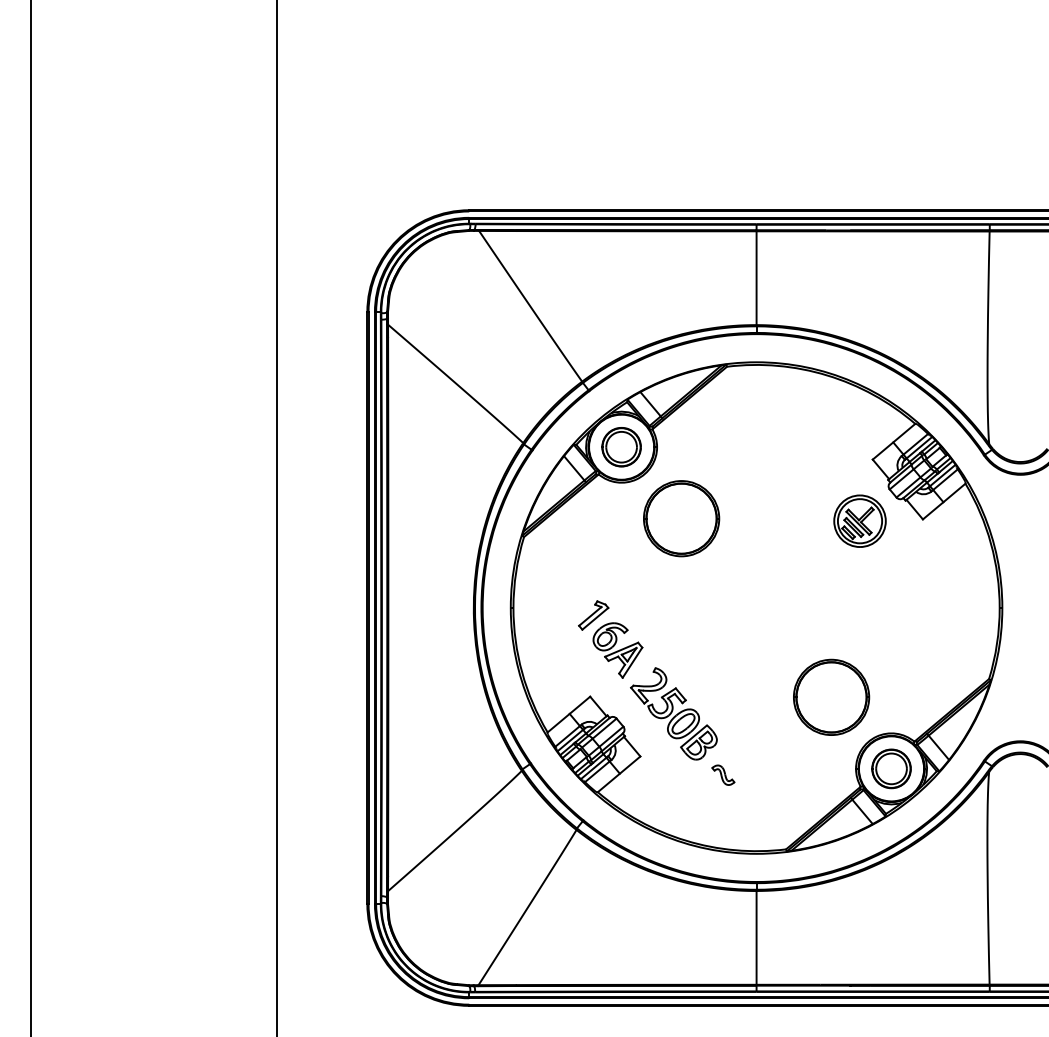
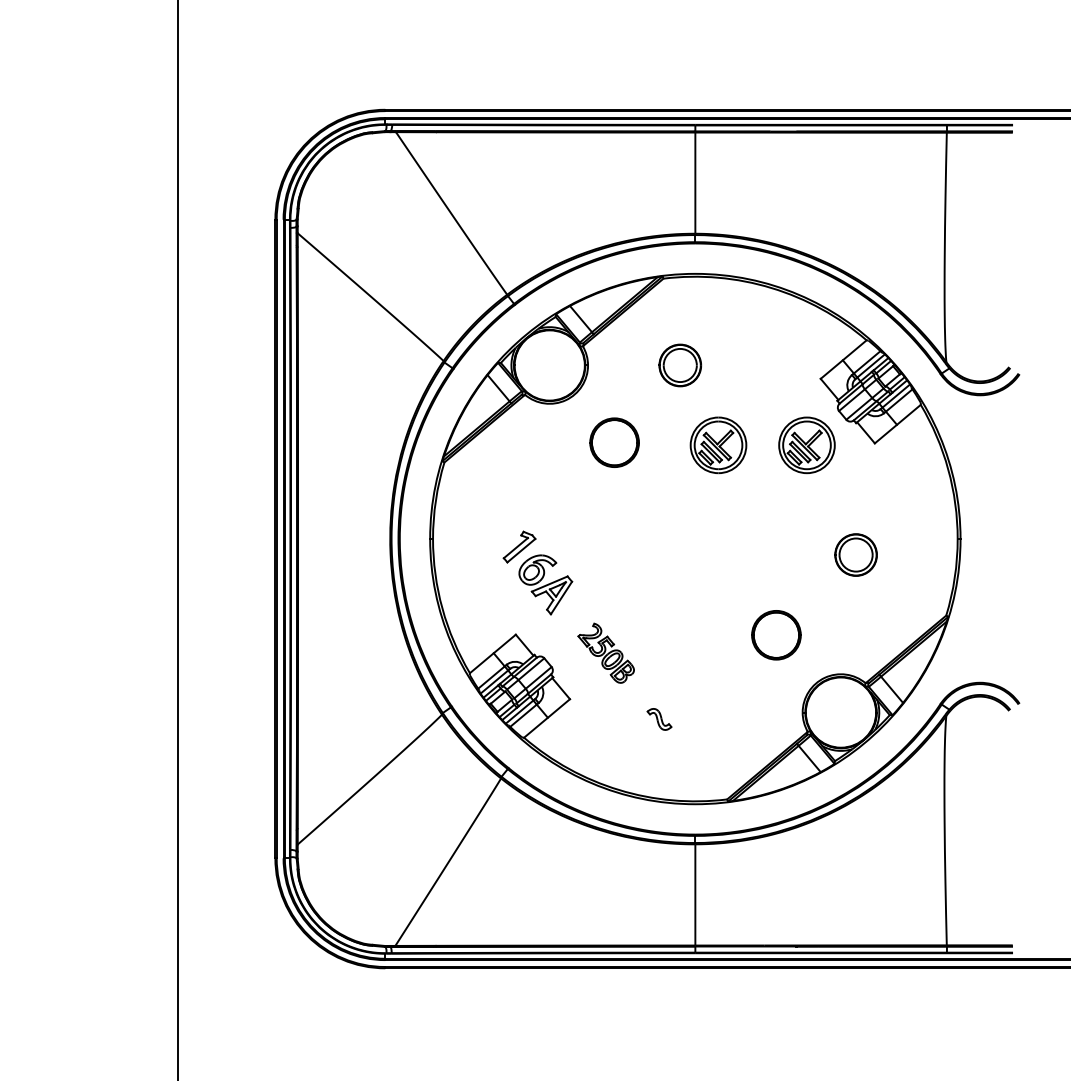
part: (621, 447) -> (680, 365), moved
part: (681, 518) -> (614, 442), size x0.6
part: (777, 520) -> (717, 444), added
part: (831, 696) -> (776, 634), size x0.6
part: (673, 713) -> (605, 652), size x0.6
part: (891, 768) -> (856, 554), moved

